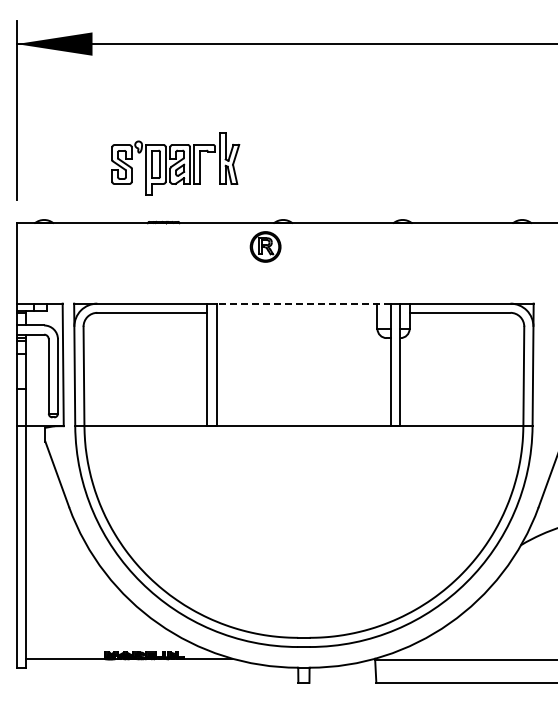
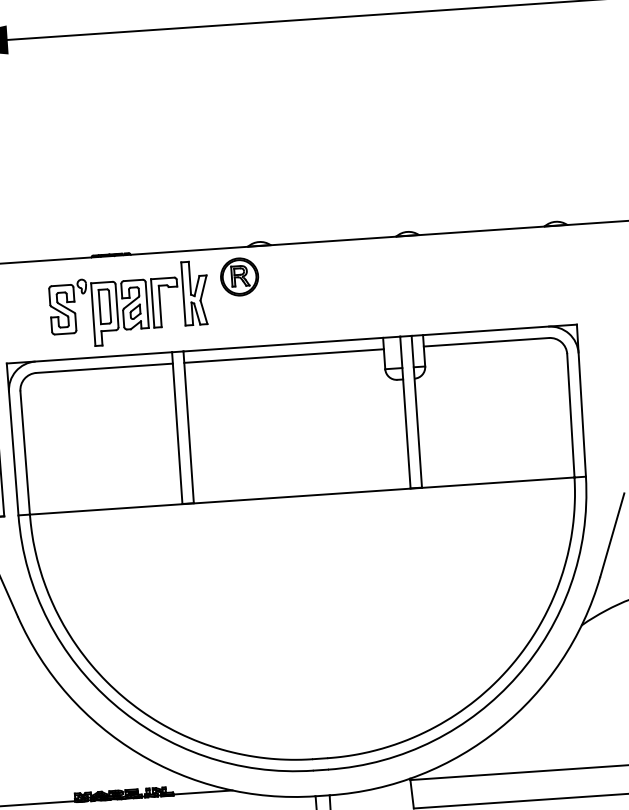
part: (175, 163) -> (129, 303), moved
line: (303, 303) -> (291, 343), dashed -> solid
line: (296, 312) -> (283, 355), added

